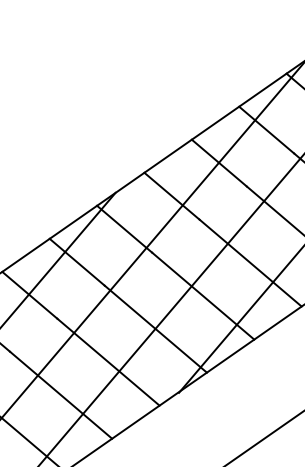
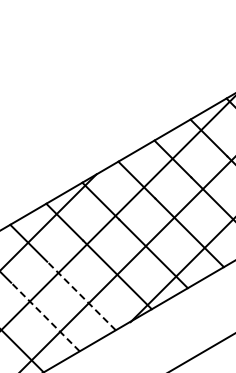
line: (108, 362) -> (81, 296), solid -> dashed
line: (61, 395) -> (45, 317), solid -> dashed

